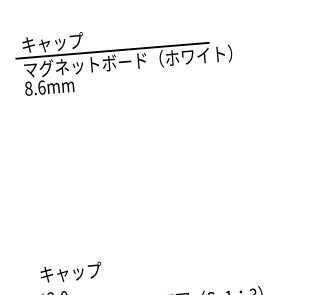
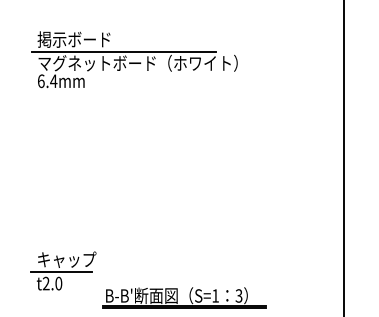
text: (58, 42) -> (73, 39), キャップ -> 掲示ボード
text: (35, 88) -> (47, 81), 8.6mm -> 6.4mm
line: (66, 285) -> (61, 271), added

